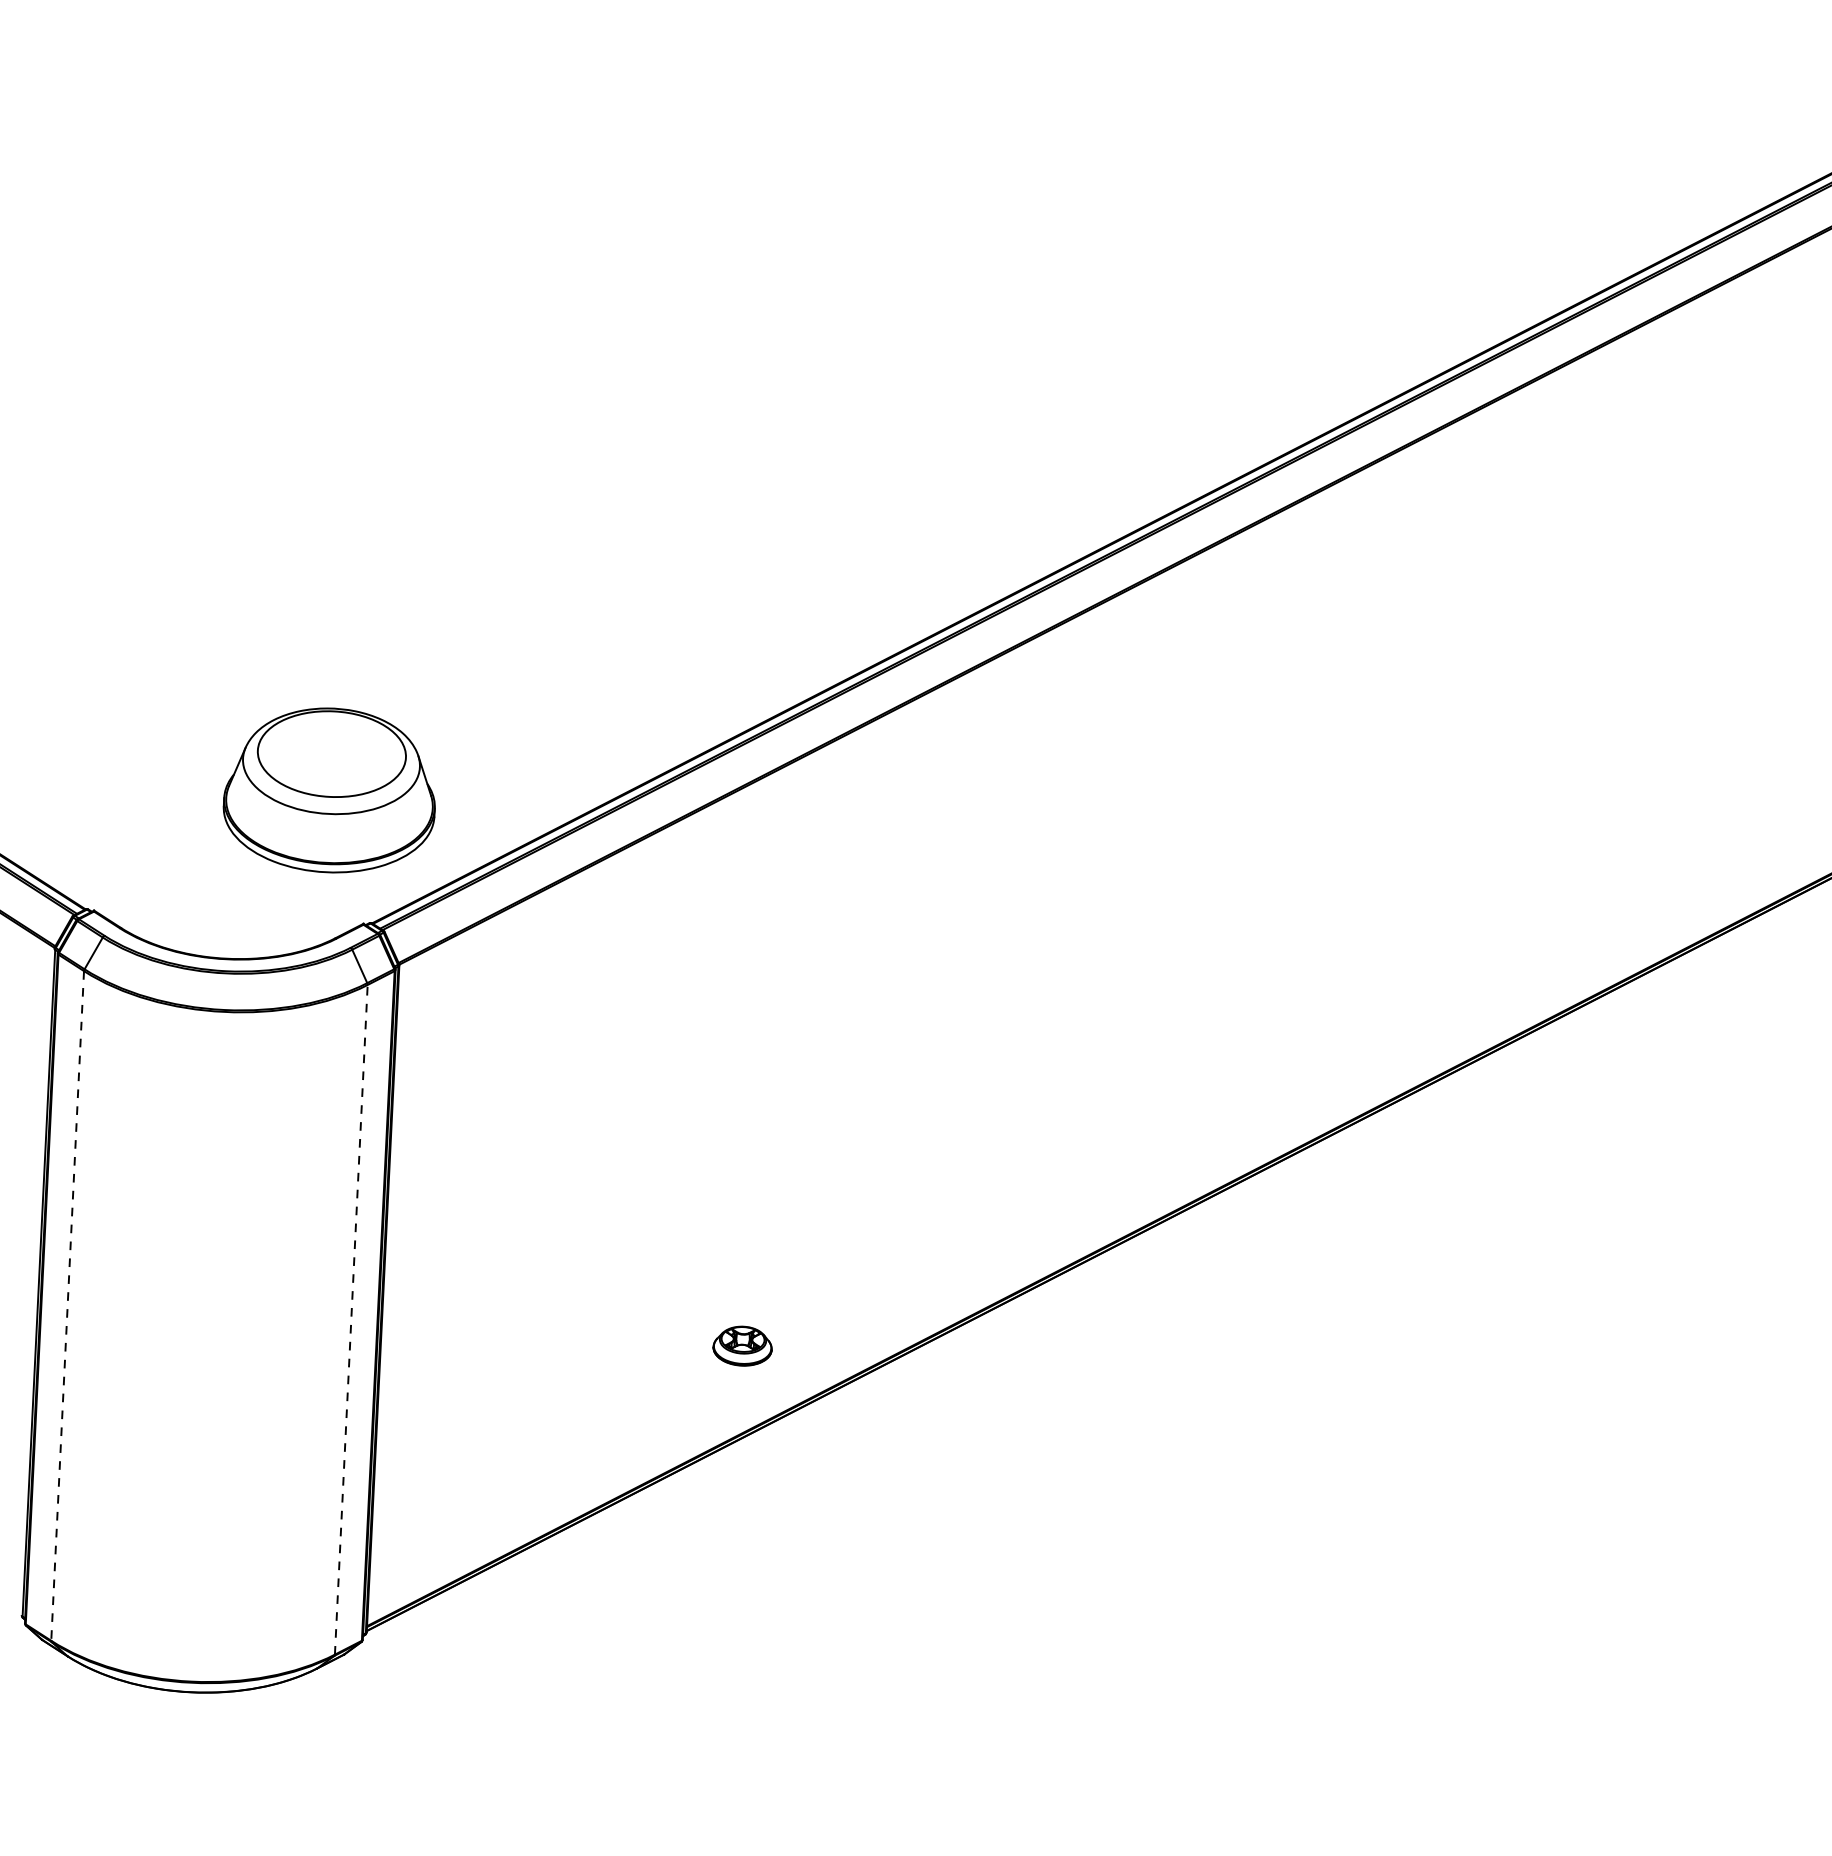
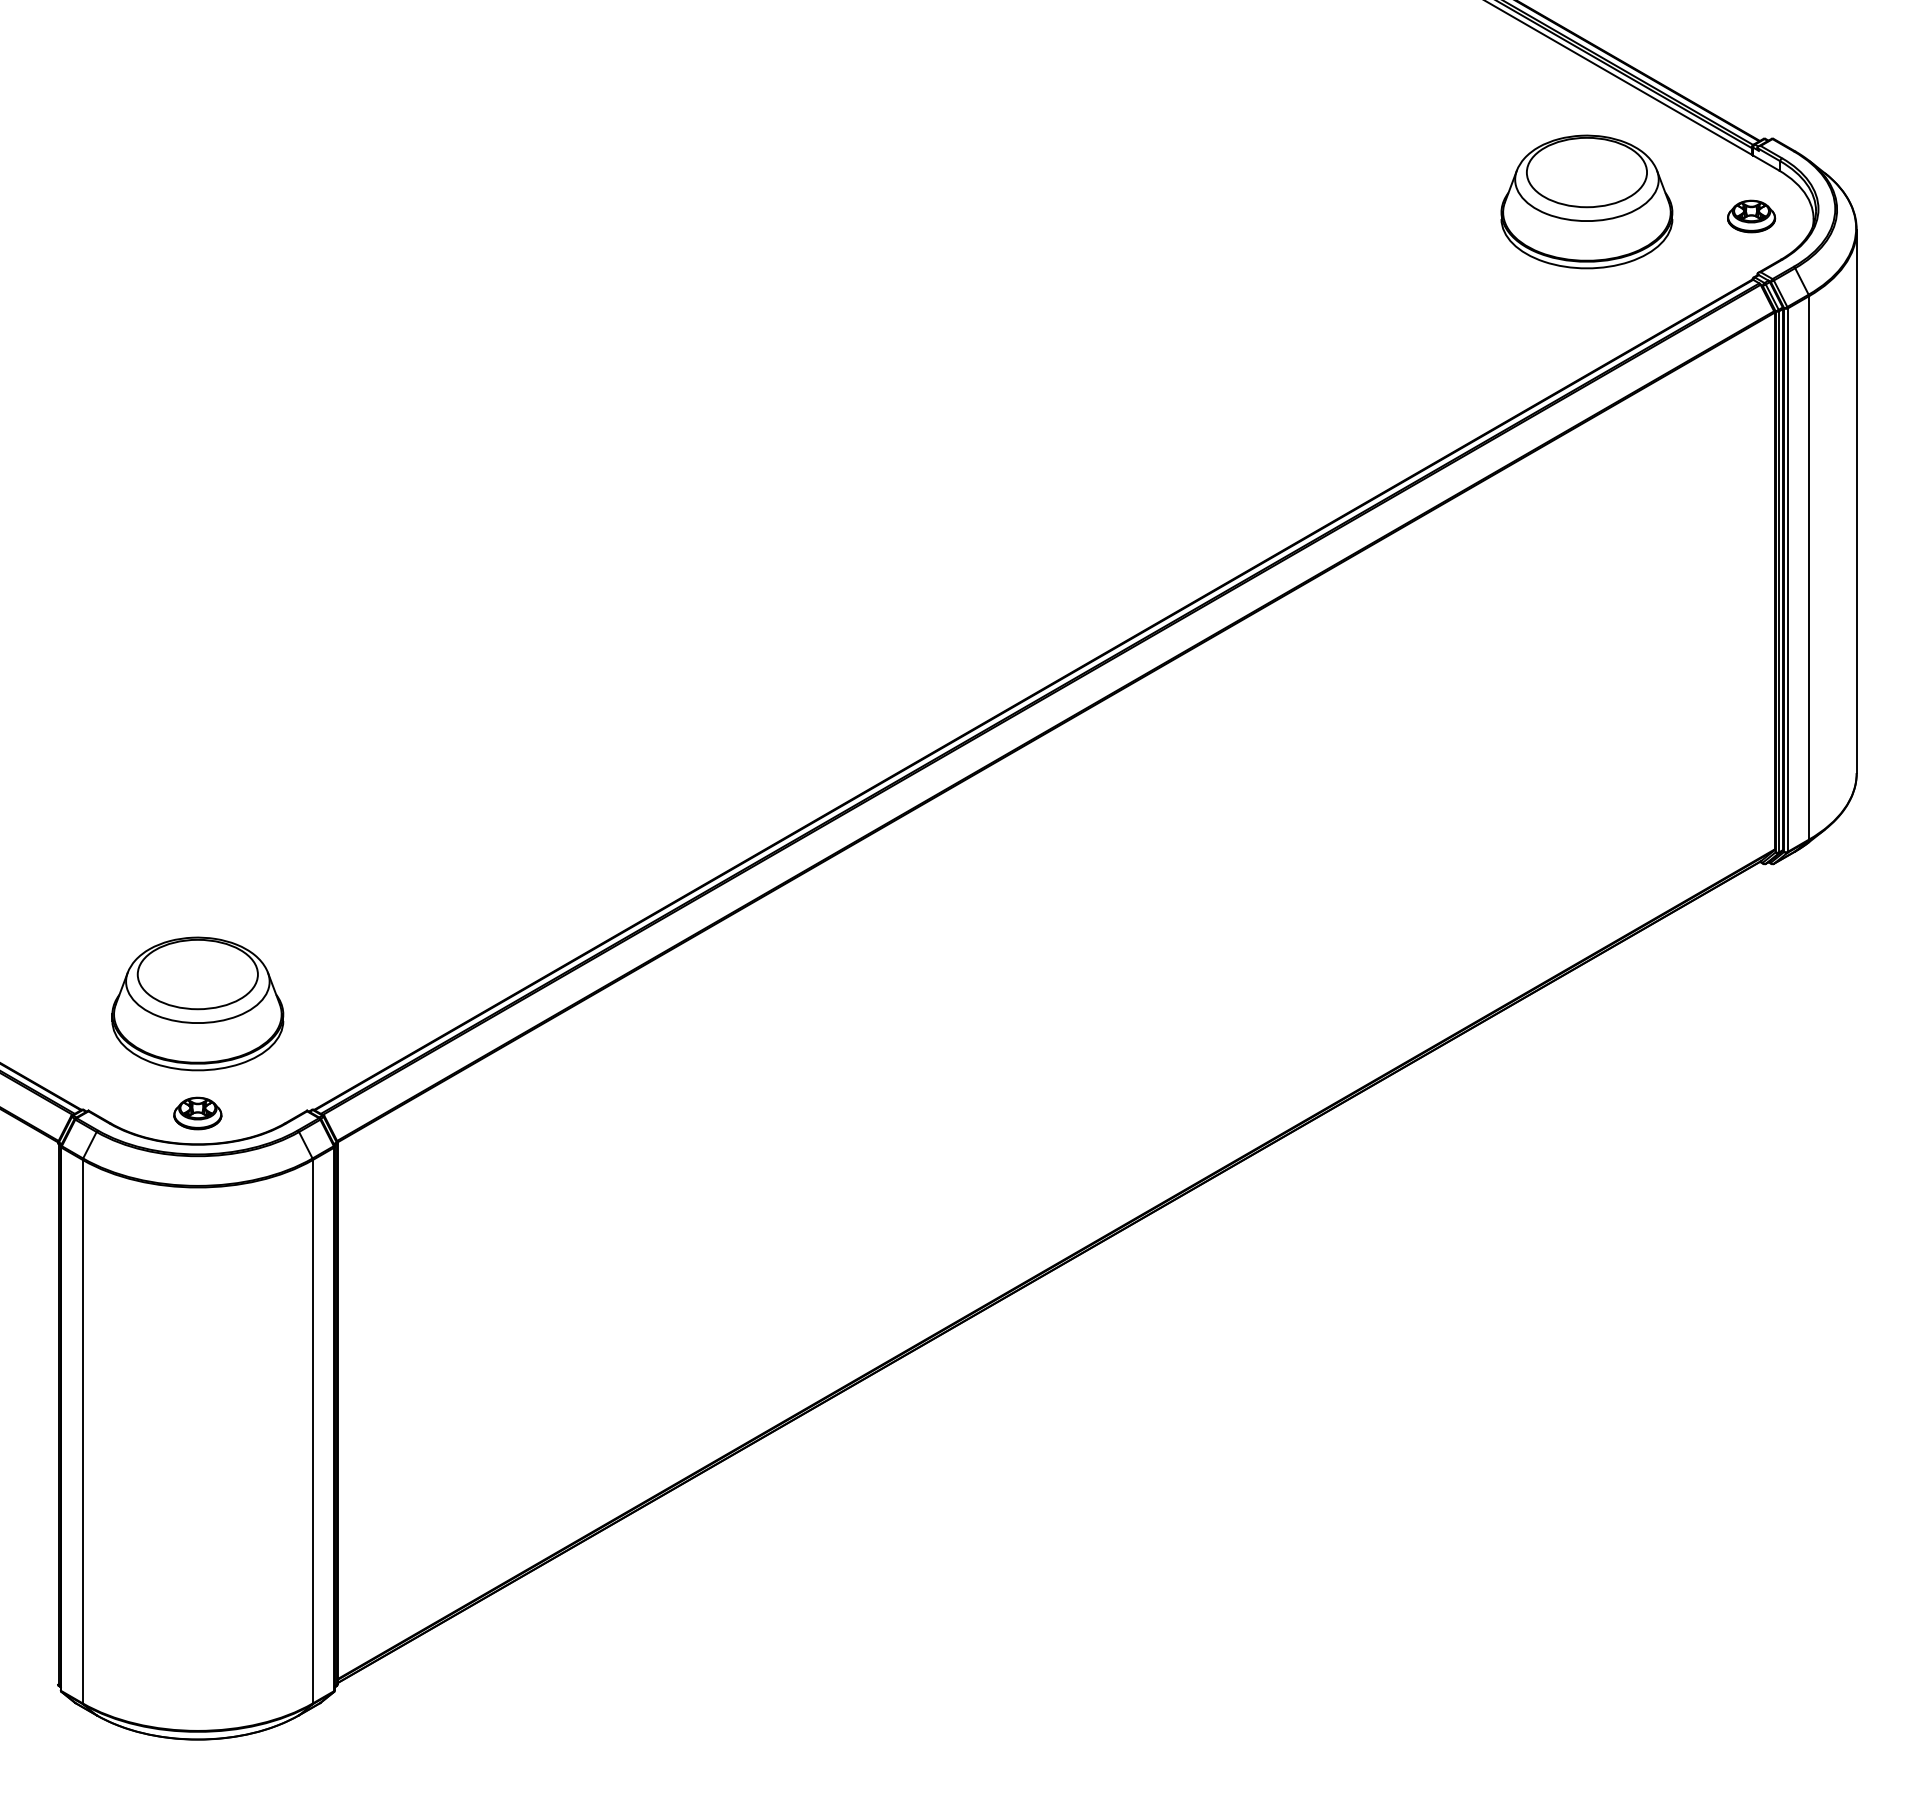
part: (329, 789) -> (197, 1003), moved
line: (67, 1305) -> (82, 1431), dashed -> solid
line: (350, 1319) -> (312, 1431), dashed -> solid
part: (742, 1346) -> (197, 1113), moved

